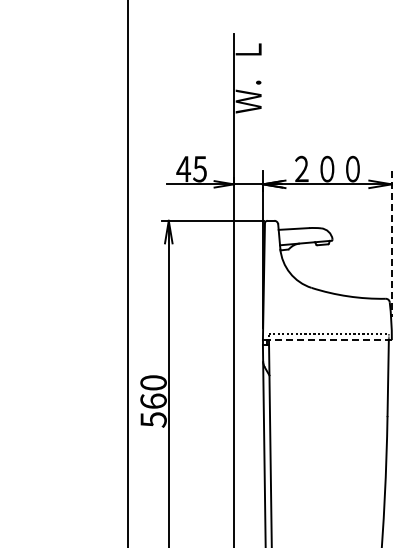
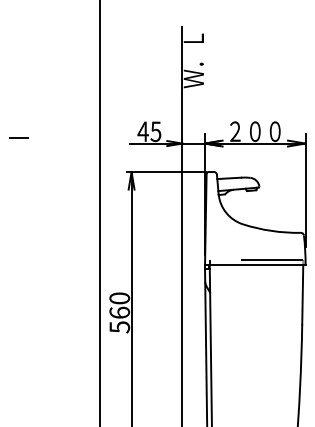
line: (70, 177) -> (54, 138), added
line: (391, 244) -> (305, 190), dashed -> solid
line: (326, 340) -> (254, 265), dashed -> solid

